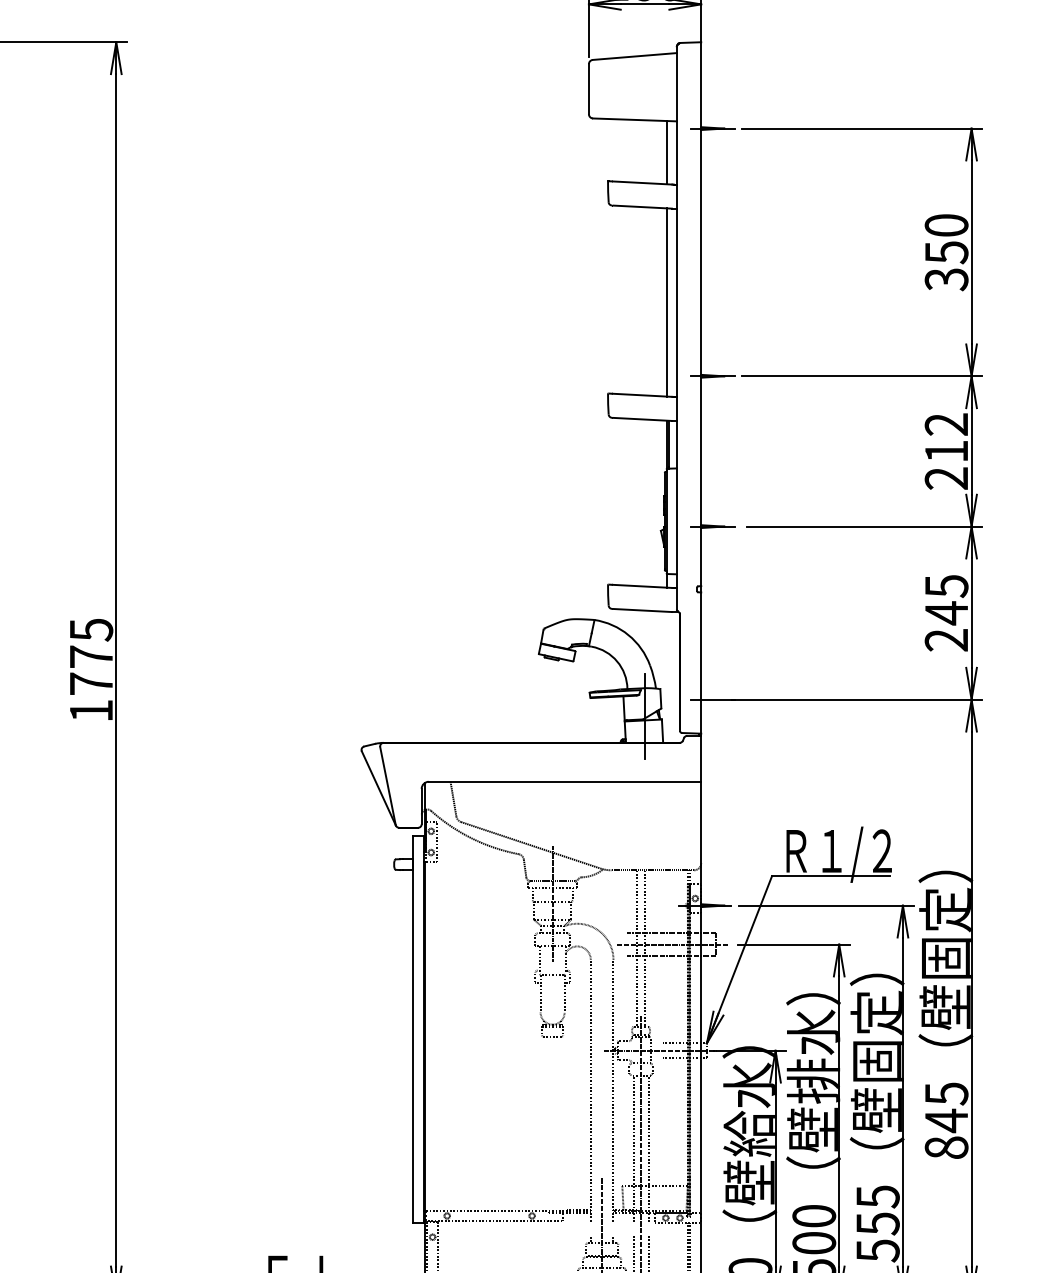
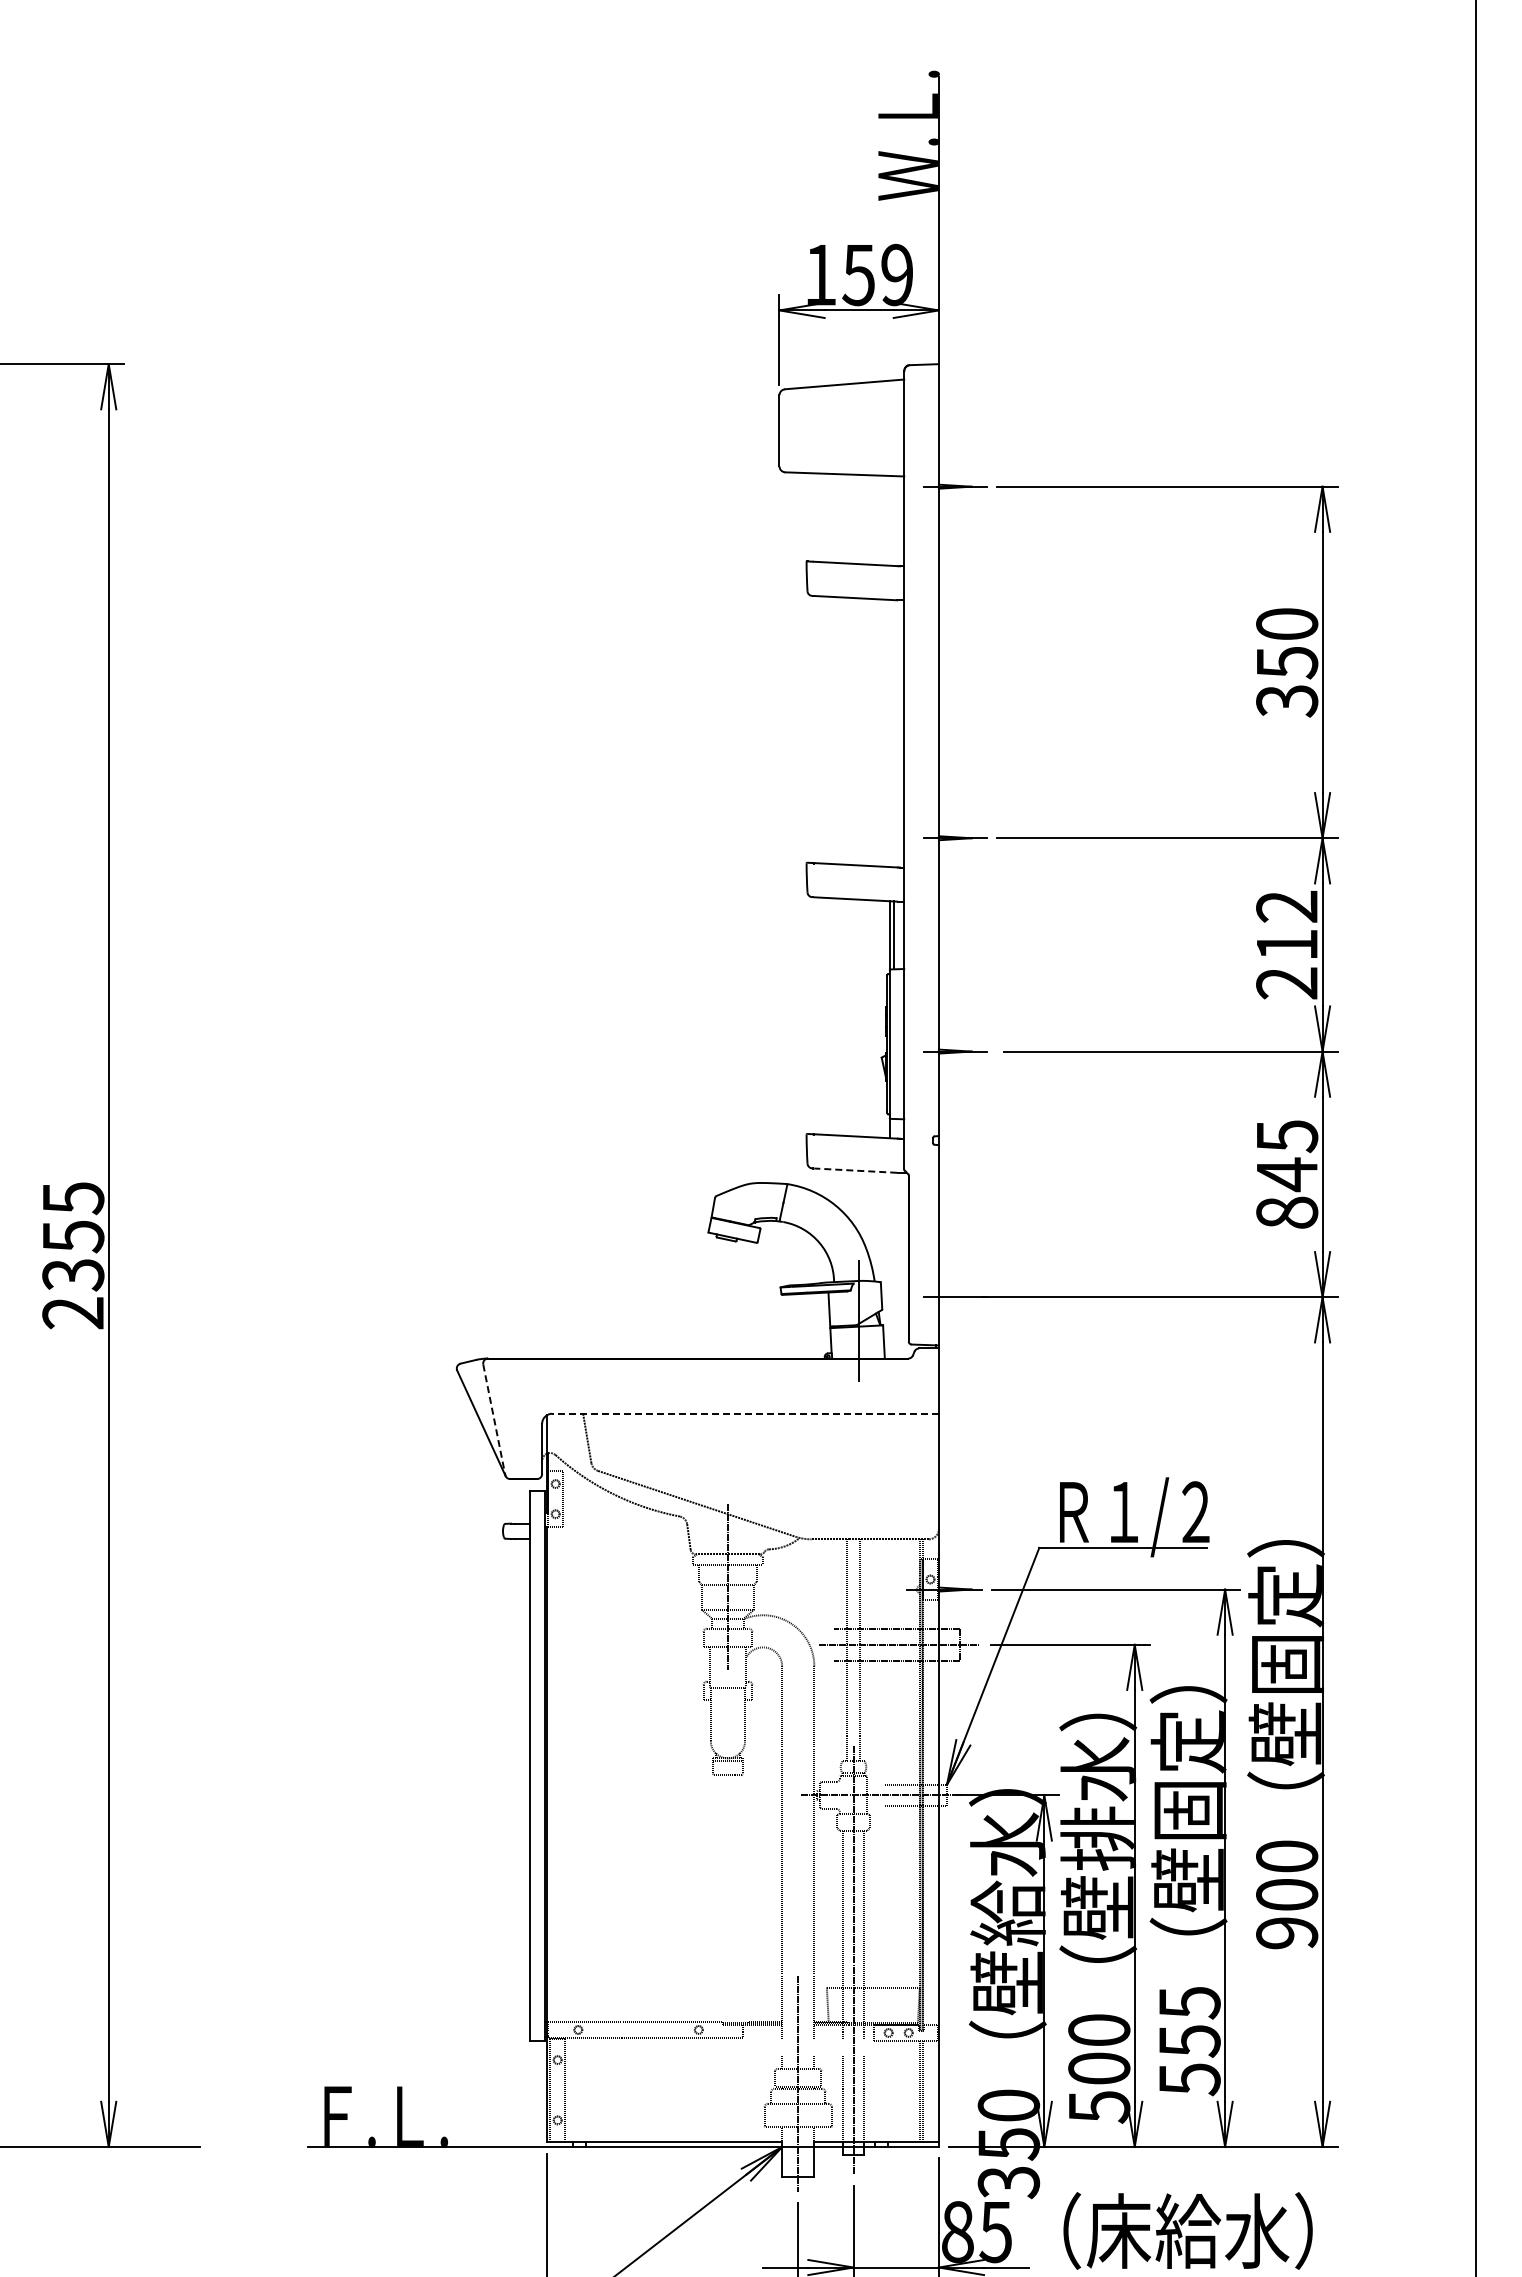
line: (666, 152) -> (889, 520), removed
line: (666, 302) -> (889, 733), removed
line: (642, 610) -> (855, 1170), solid -> dashed
text: (946, 639) -> (1287, 1212), 245 -> 845
text: (91, 683) -> (73, 1274), 1775 -> 2355
line: (564, 781) -> (745, 1413), solid -> dashed
line: (388, 786) -> (494, 1420), solid -> dashed
text: (946, 1120) -> (1287, 1894), 845 -> 900

